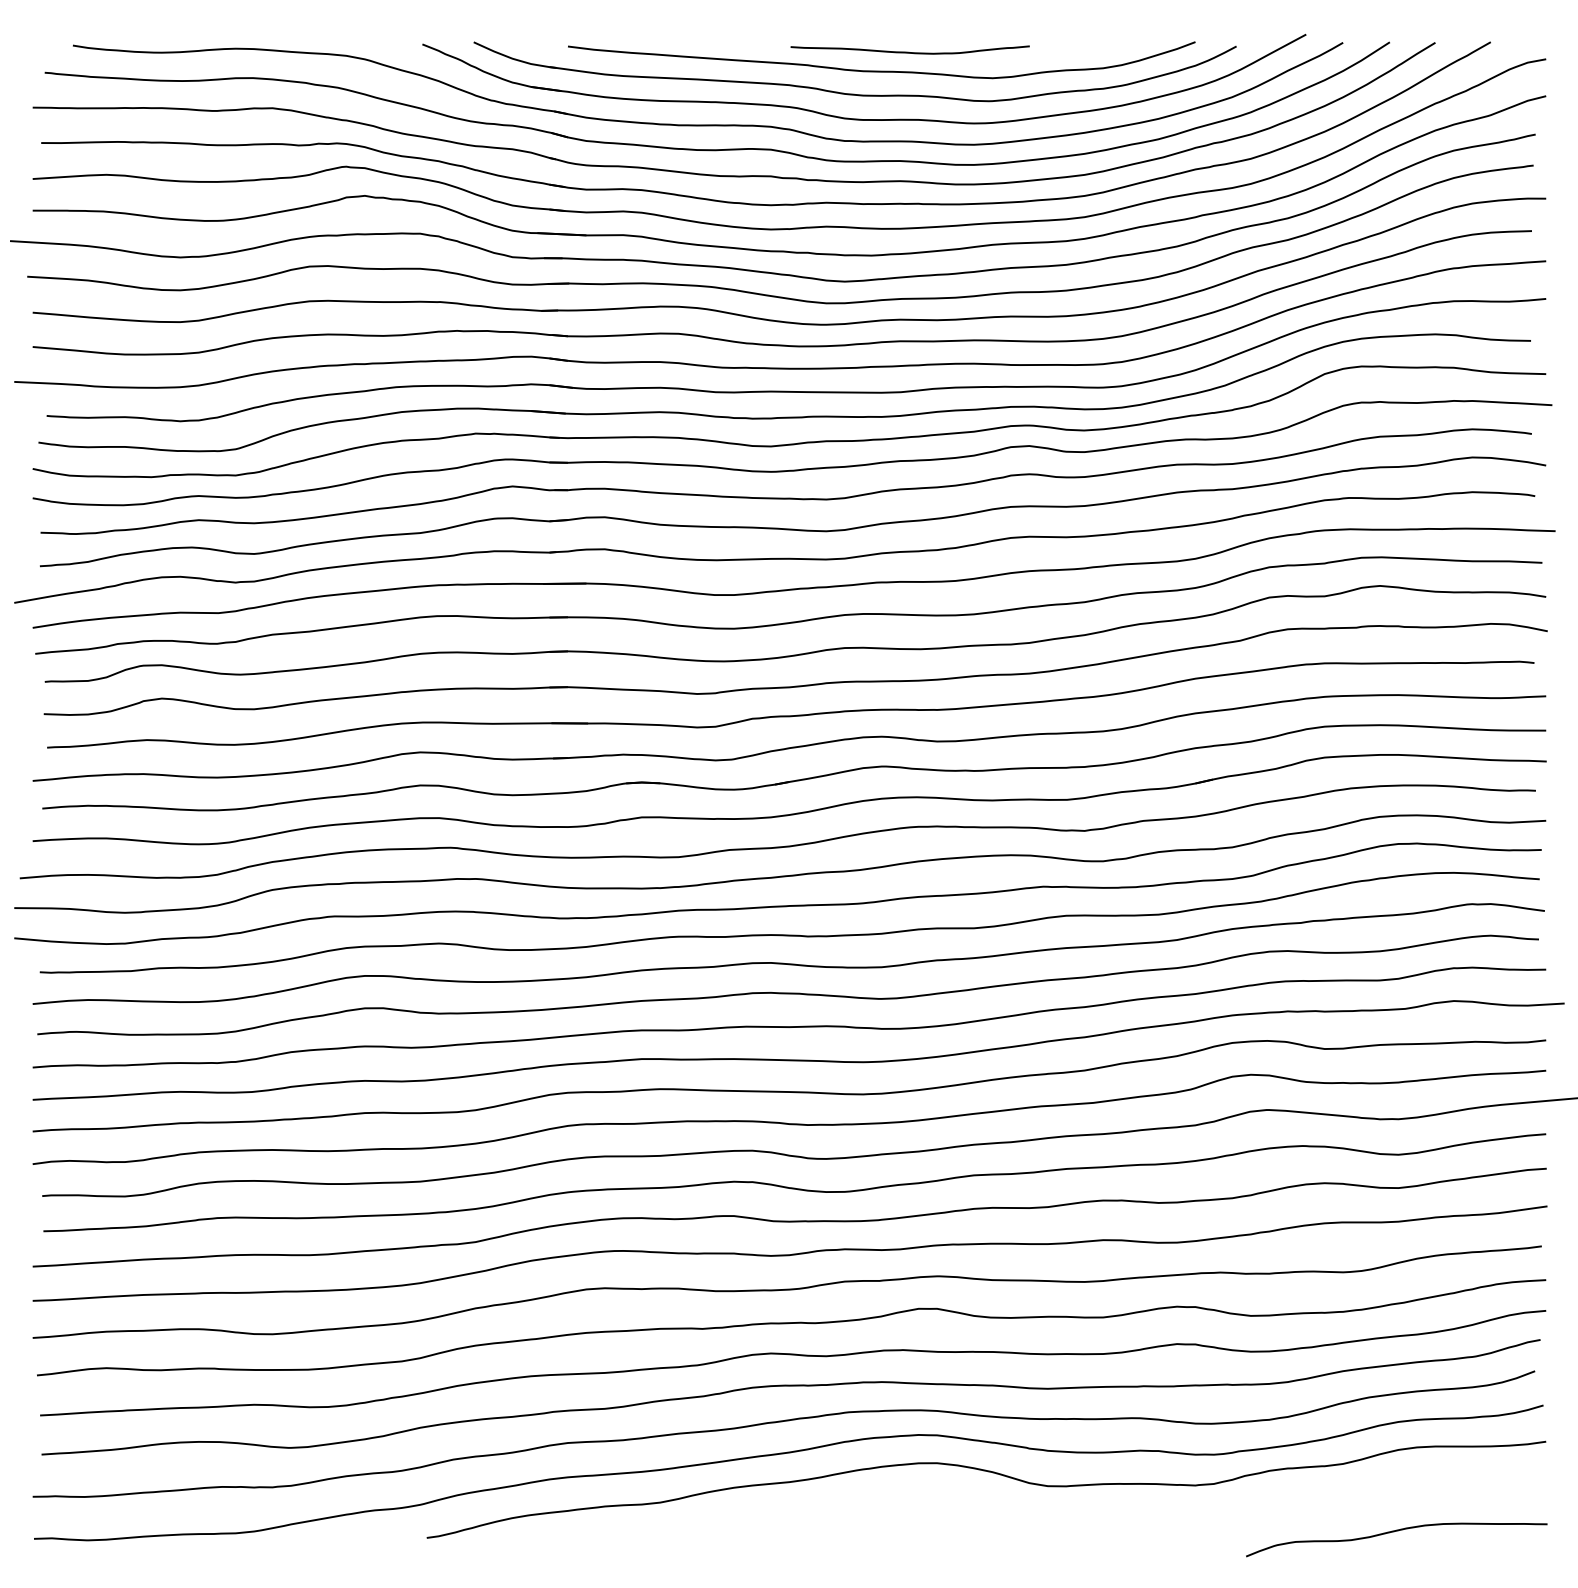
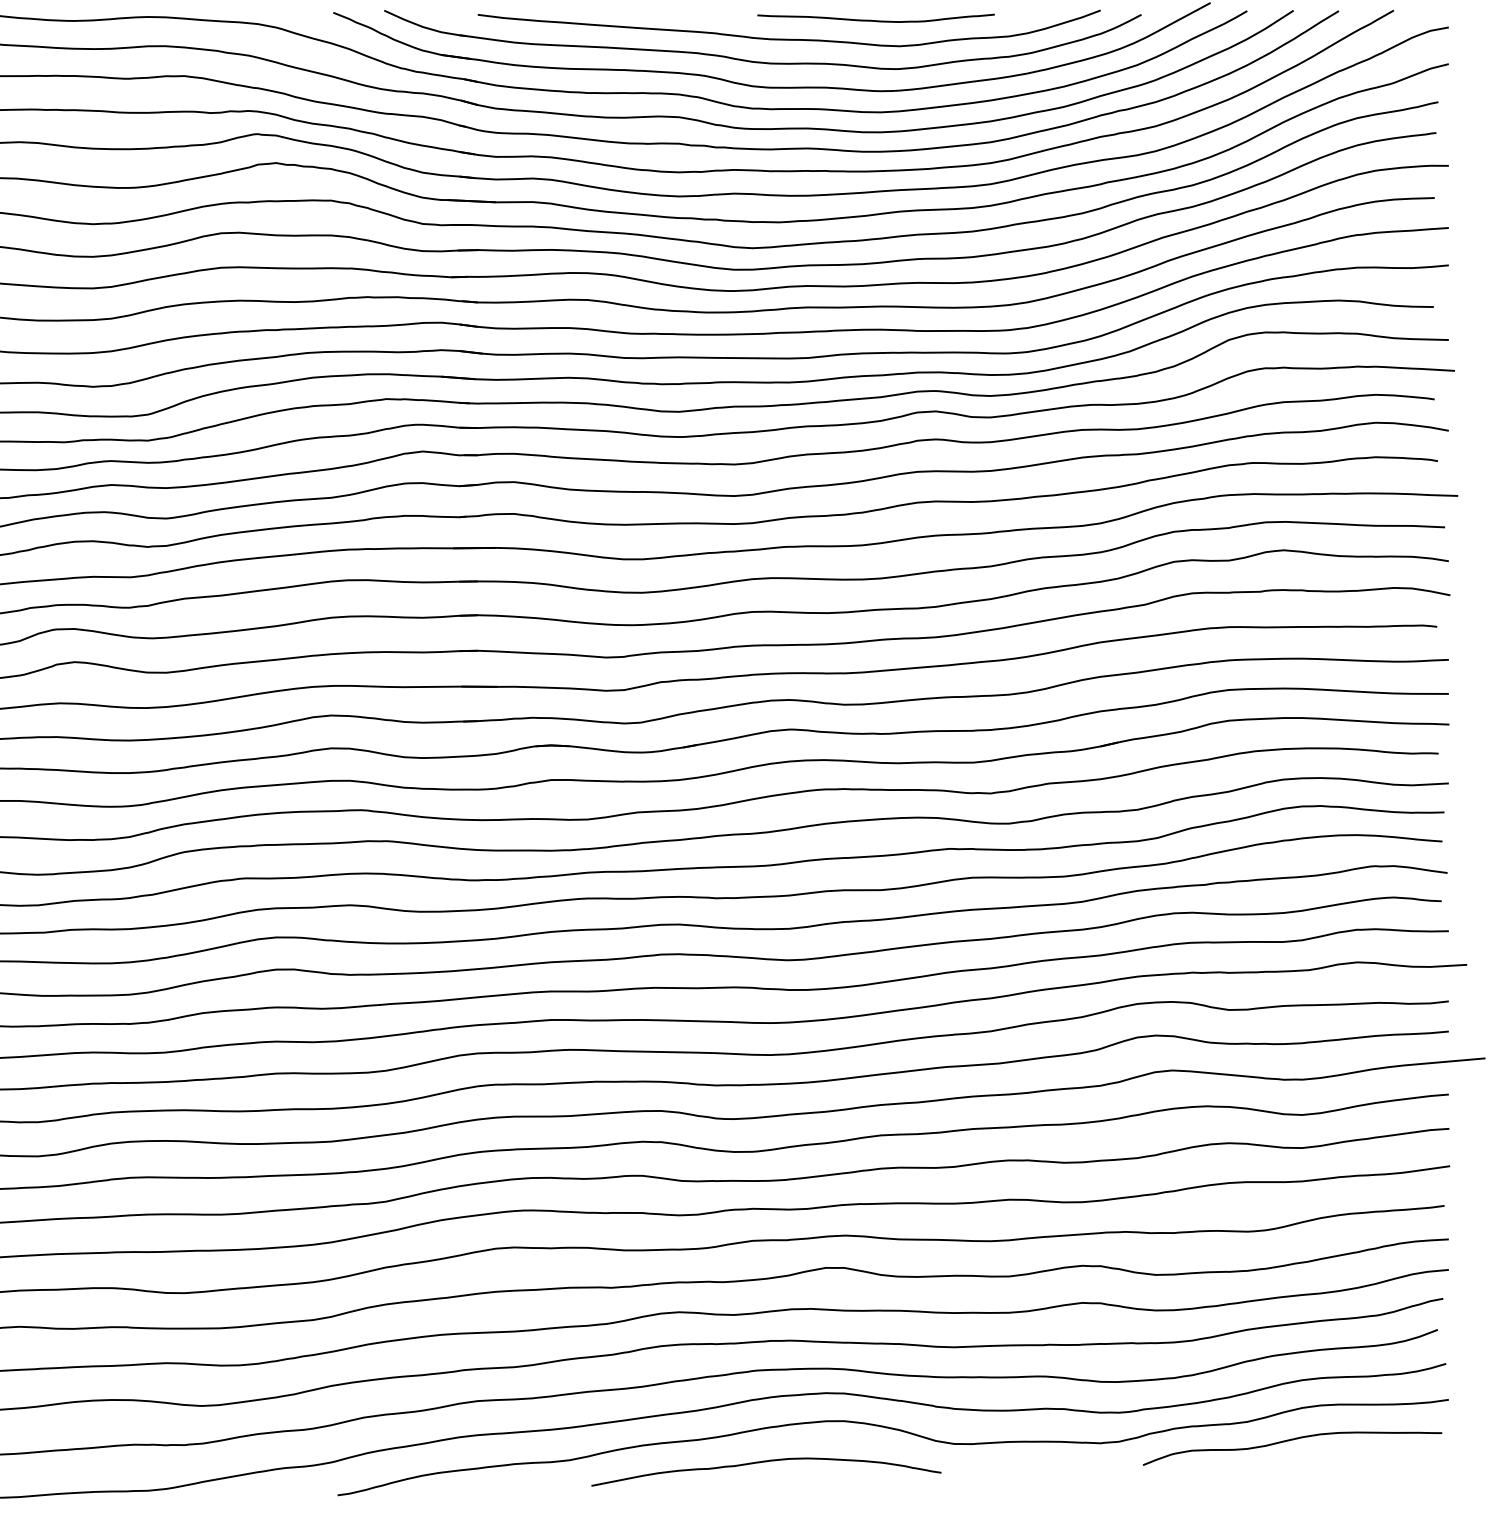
curve: (908, 51) -> (874, 19), moved
curve: (854, 1505) -> (762, 1463), added
curve: (1394, 1532) -> (1290, 1441), moved

